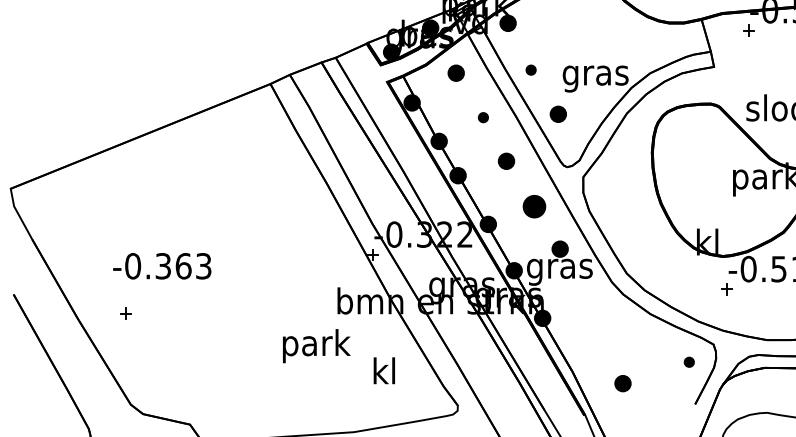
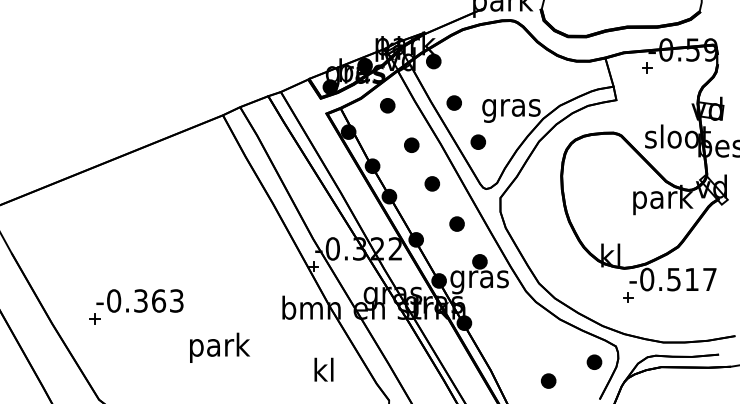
part: (530, 69) -> (453, 102), size x1.67
part: (483, 116) -> (411, 144), size x1.67
part: (533, 205) -> (456, 223), size x0.71
text: (161, 265) -> (139, 300), moved
text: (316, 345) -> (219, 347), moved
part: (689, 361) -> (594, 361), size x1.67
part: (622, 382) -> (548, 380), moved

